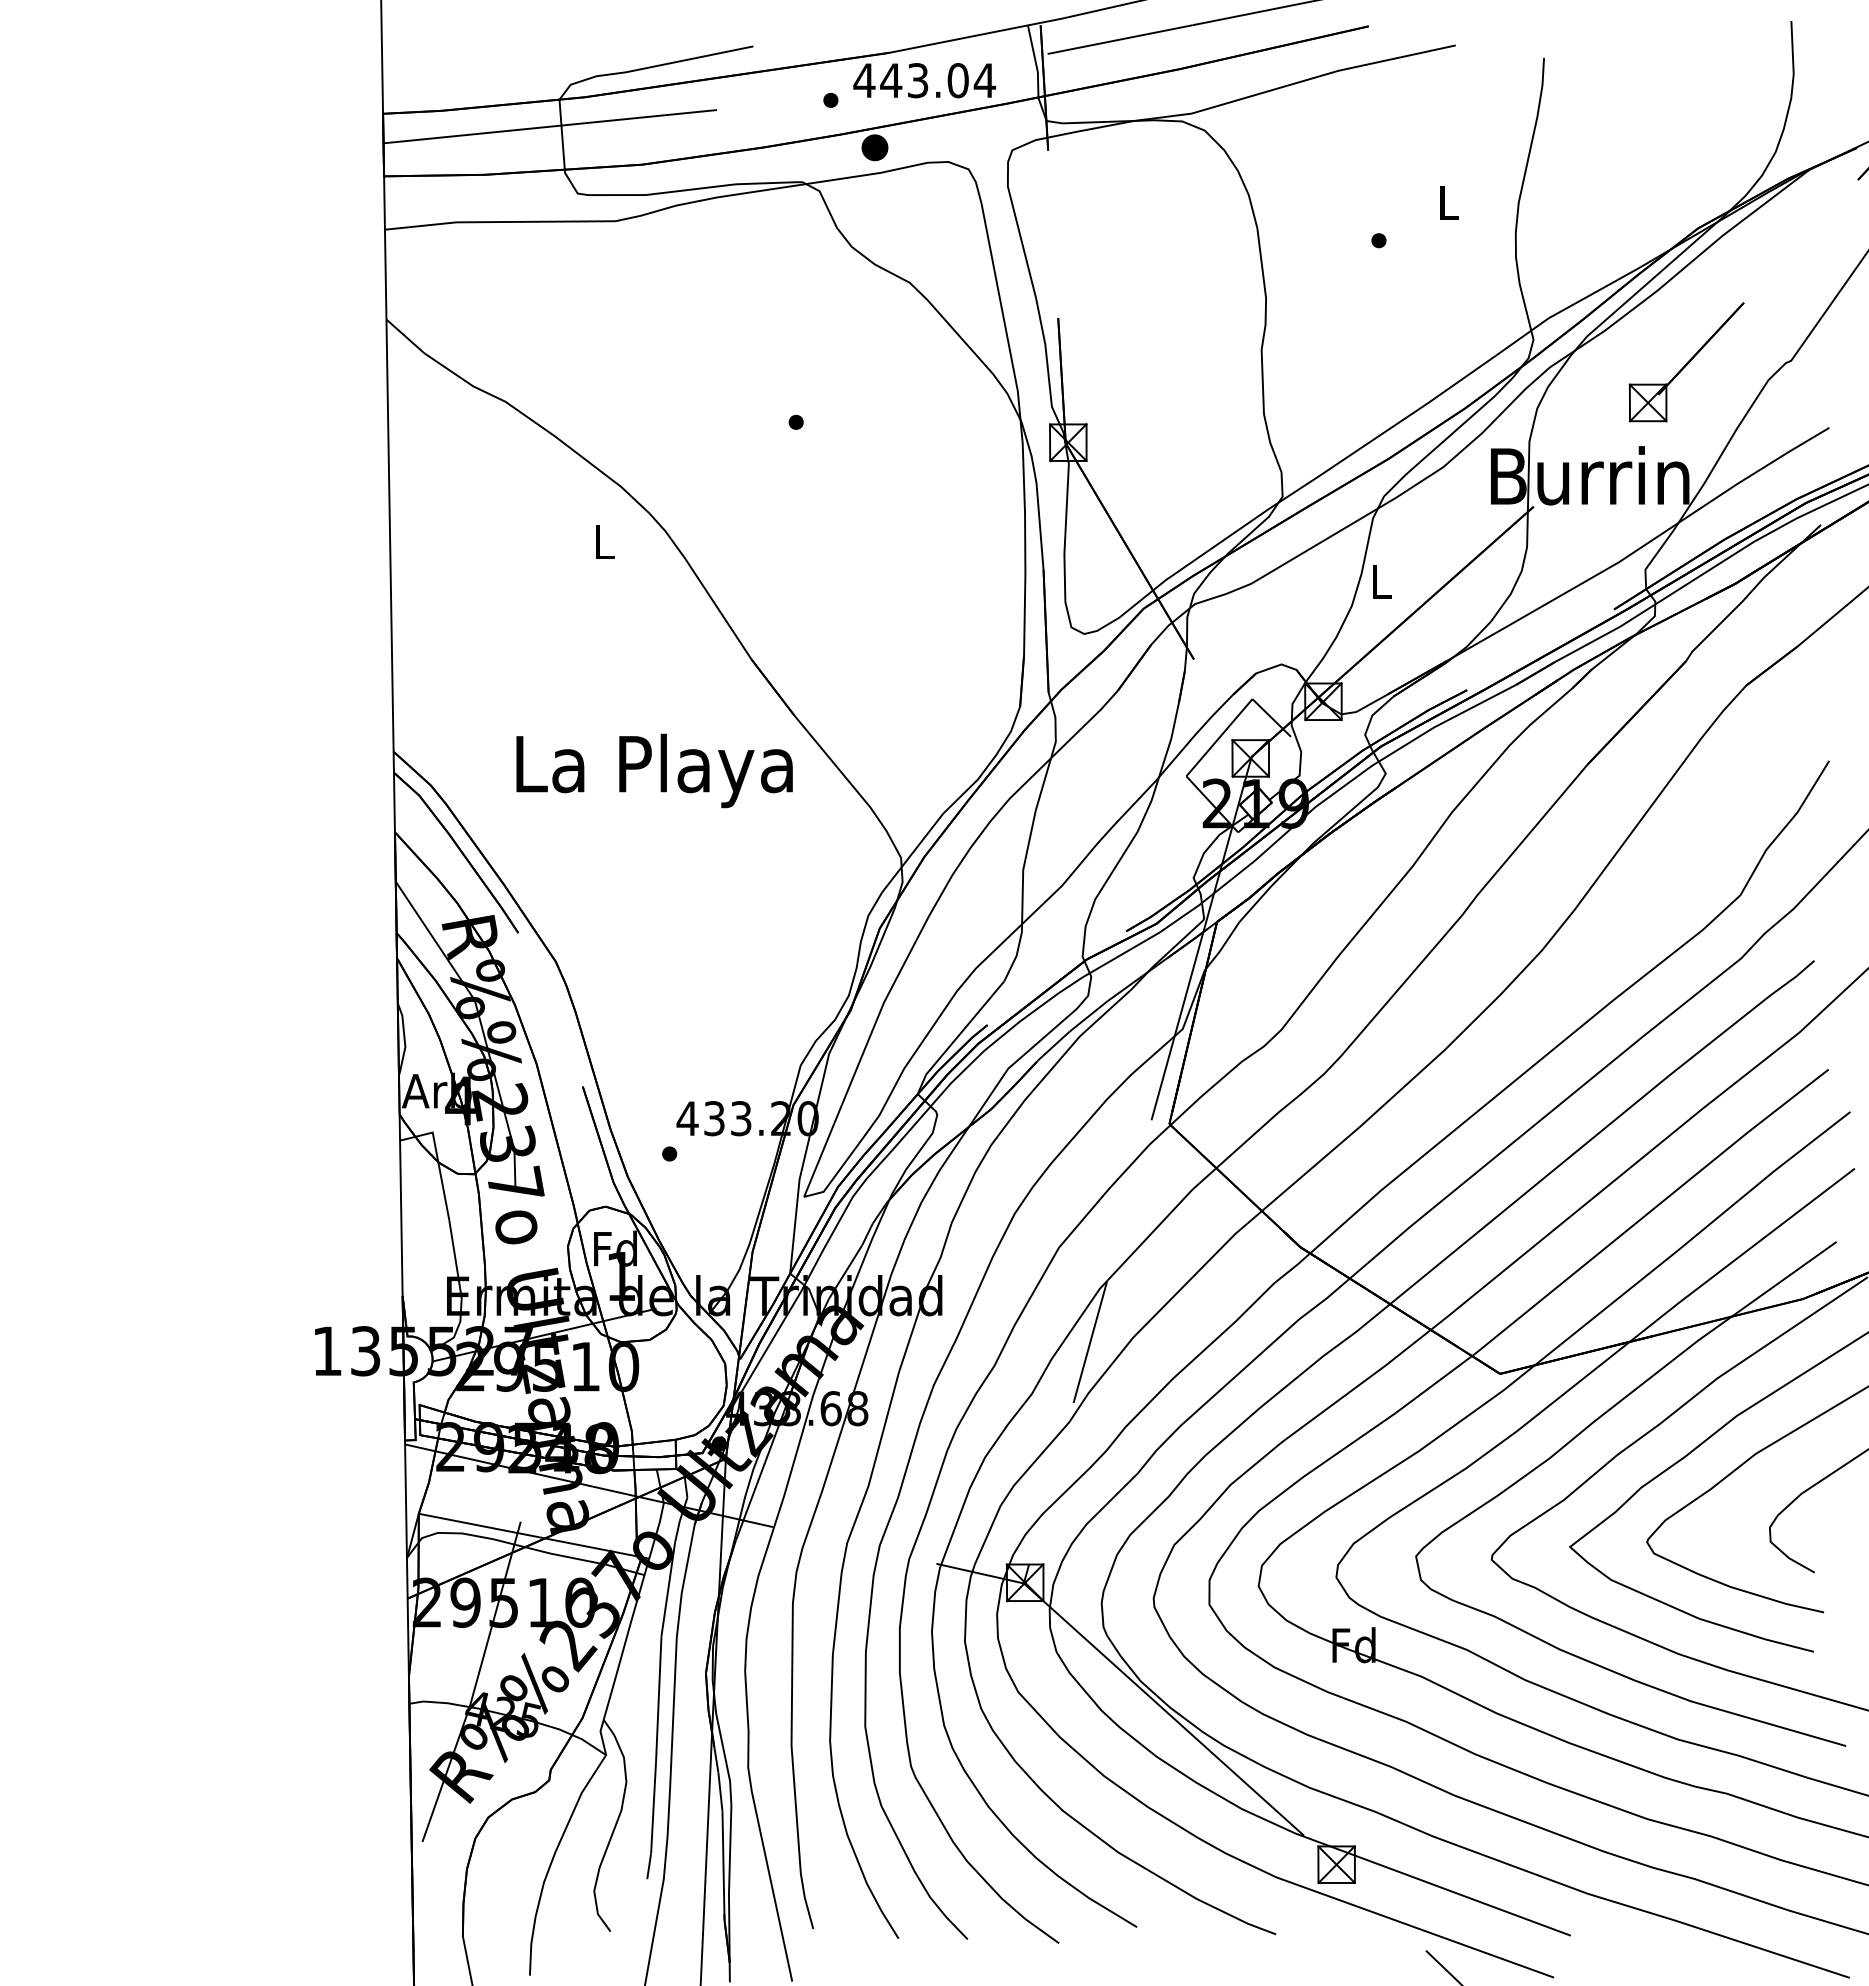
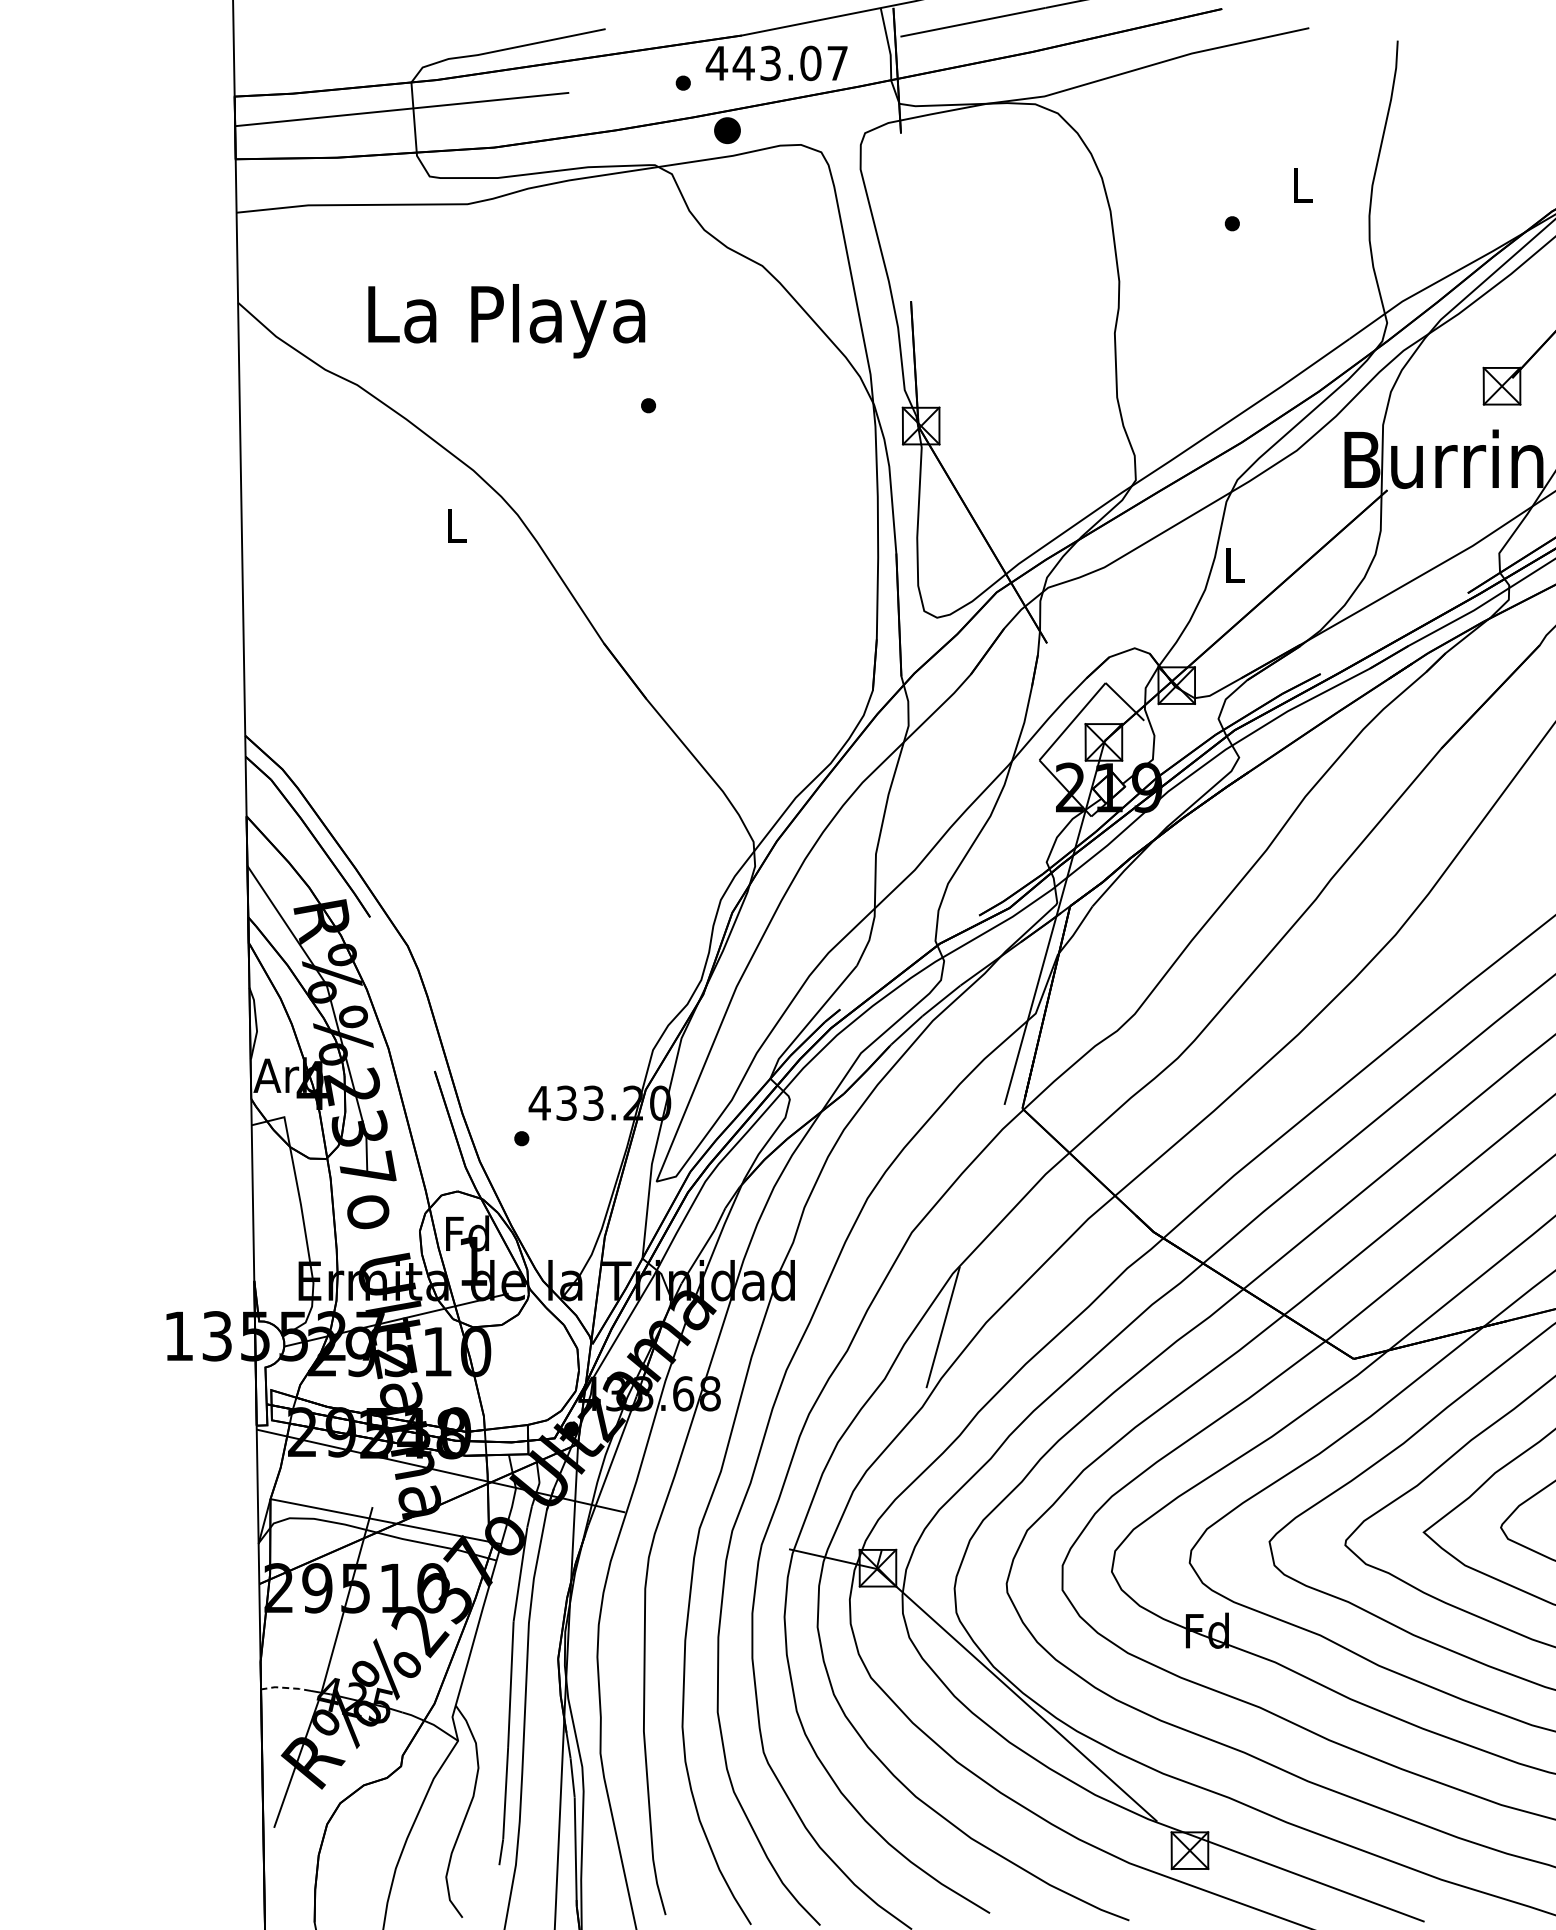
text: (984, 80) -> (837, 63), 443.04 -> 443.07
text: (654, 770) -> (506, 320), moved
line: (434, 1702) -> (286, 1688), solid -> dashed

